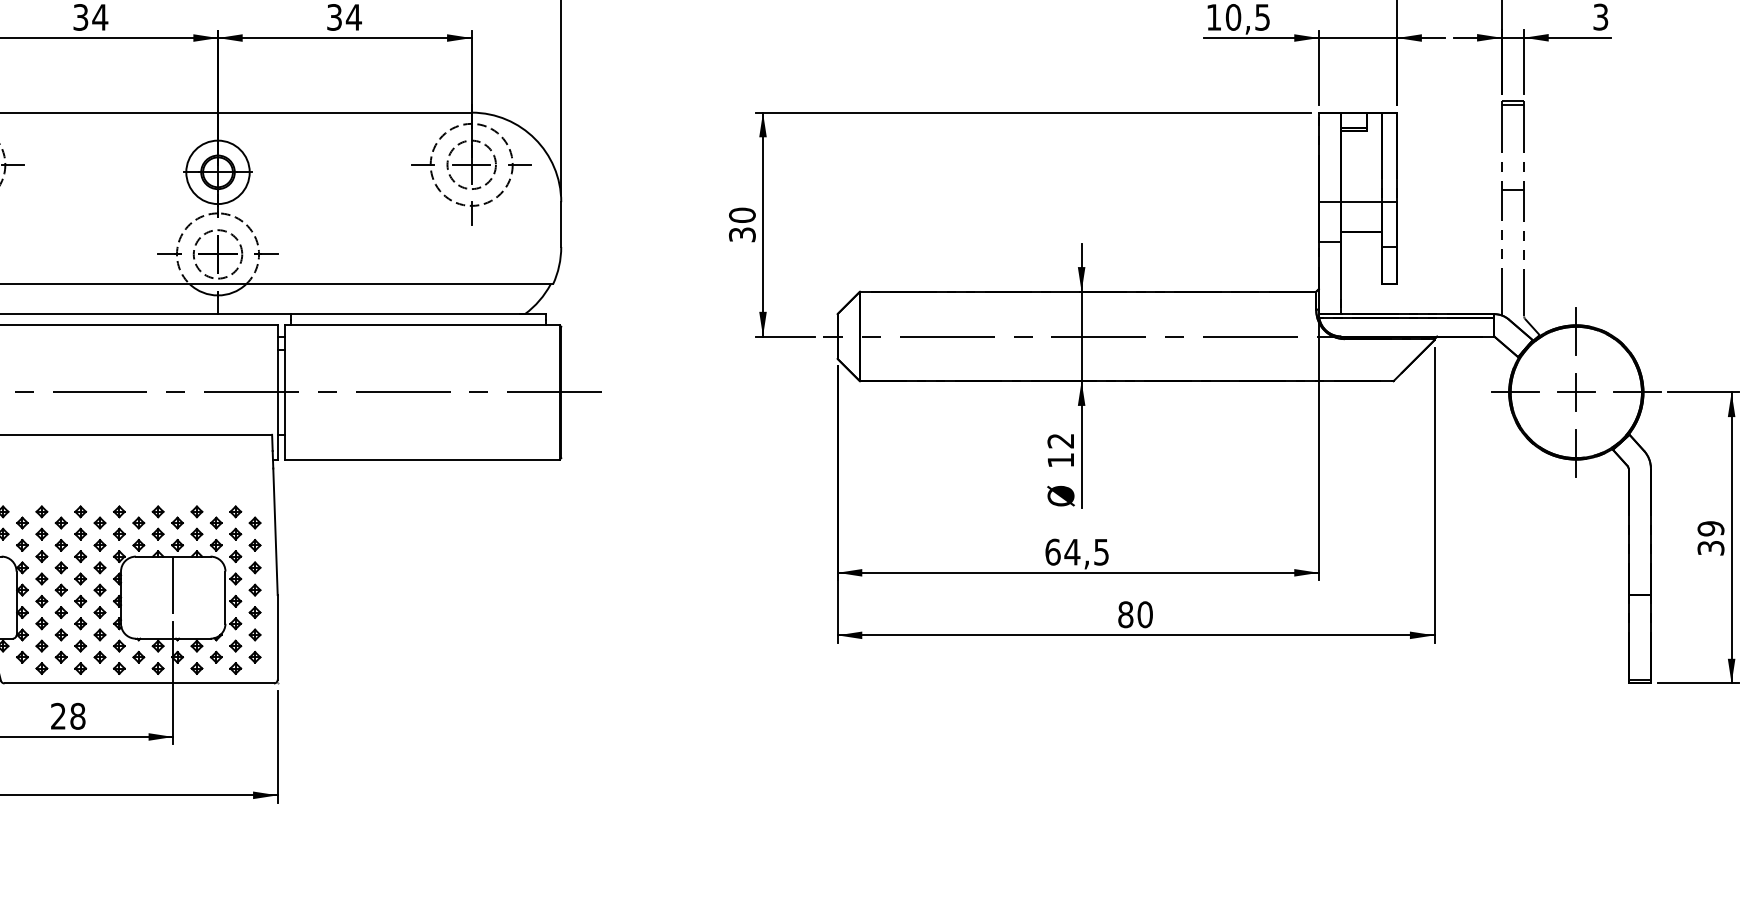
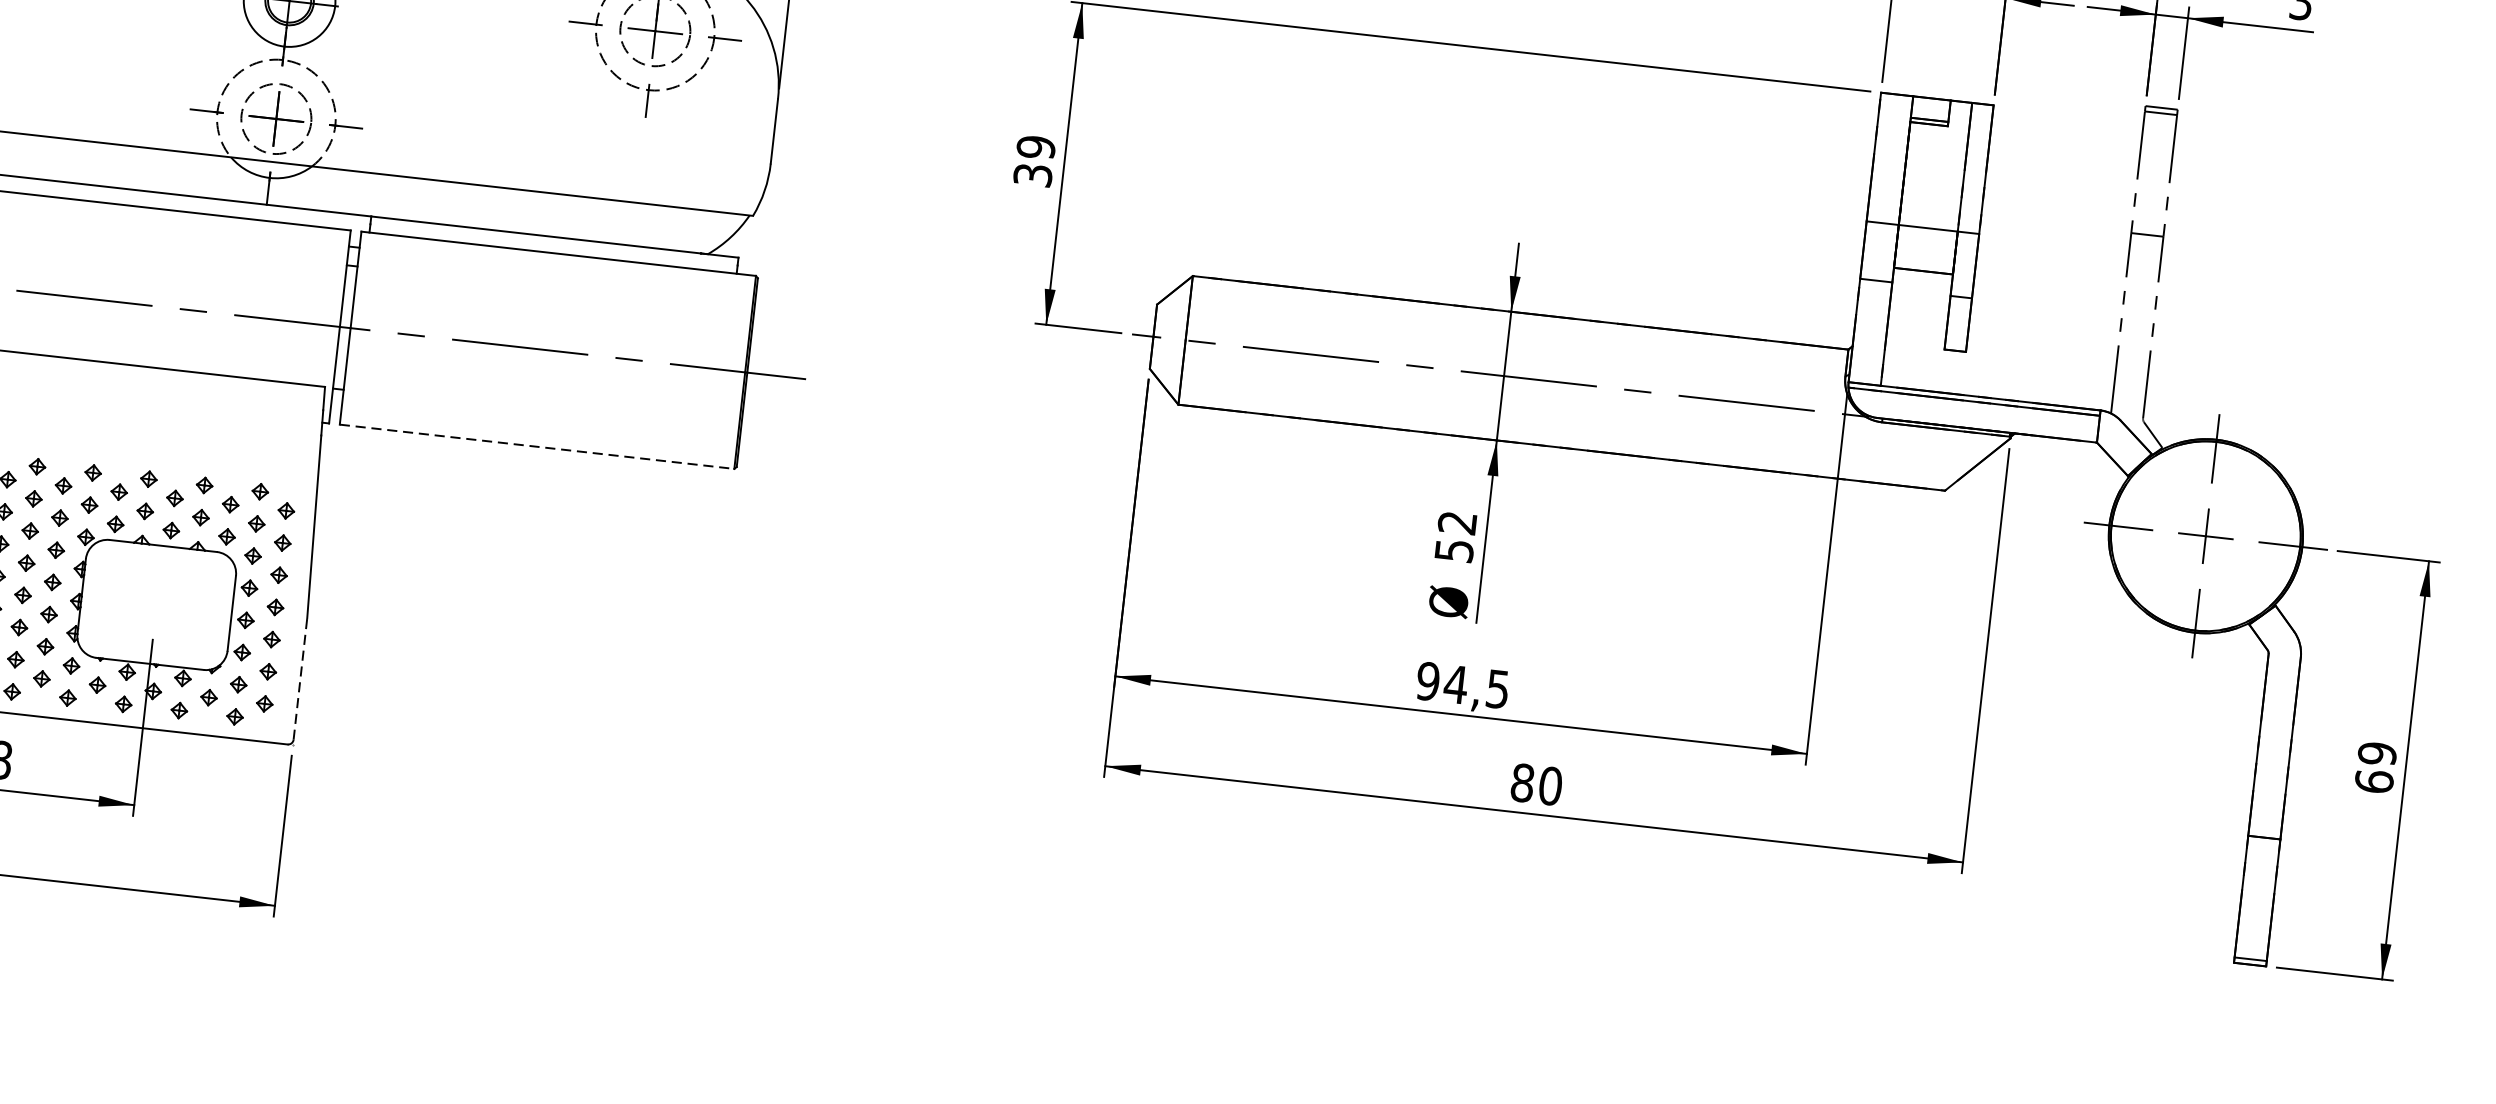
text: (742, 215) -> (1036, 147), 30 -> 39
line: (422, 459) -> (537, 446), solid -> dashed
text: (1060, 460) -> (1453, 550), 12 -> 52
text: (1710, 547) -> (2373, 780), 39 -> 69
text: (1052, 551) -> (1427, 680), 64,5 -> 94,5
line: (173, 585) -> (159, 587), removed
line: (277, 636) -> (300, 677), solid -> dashed

